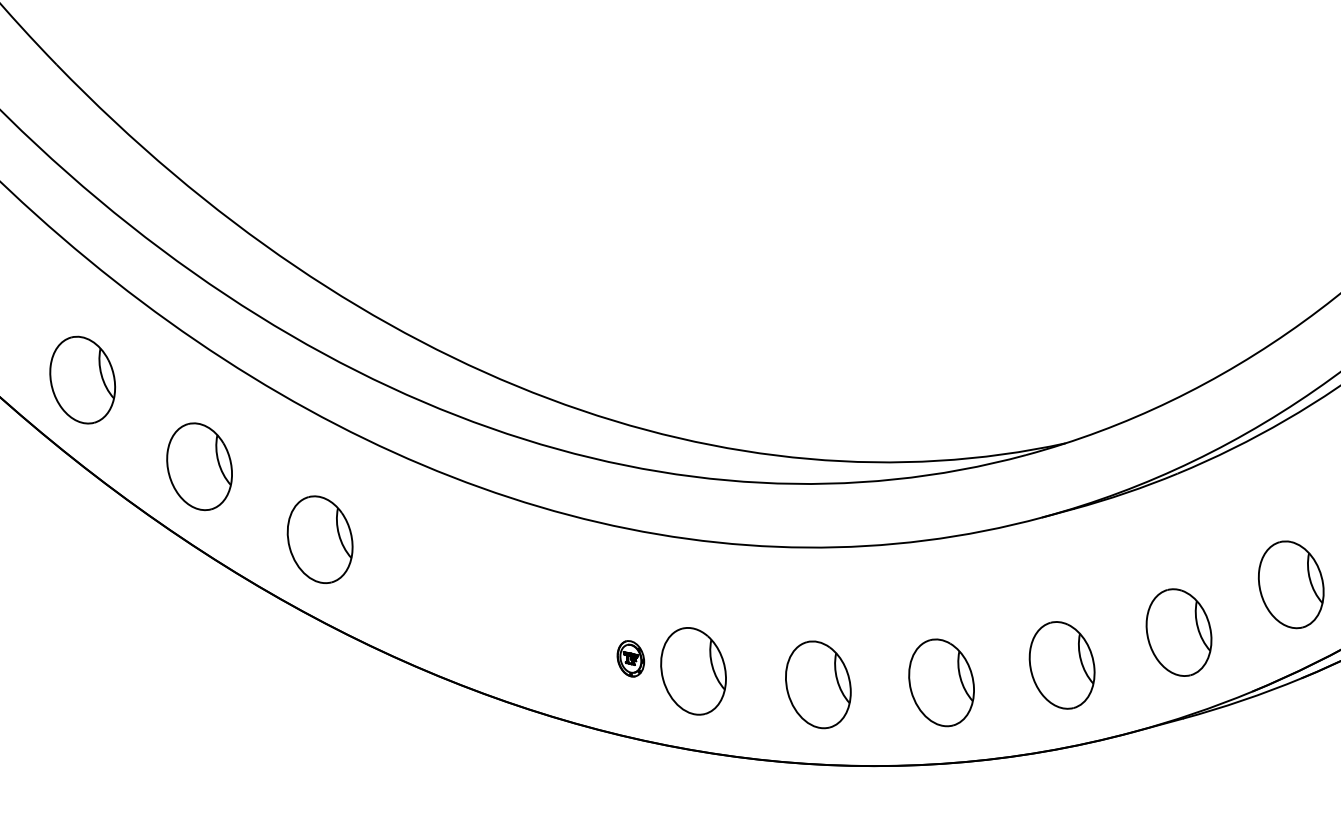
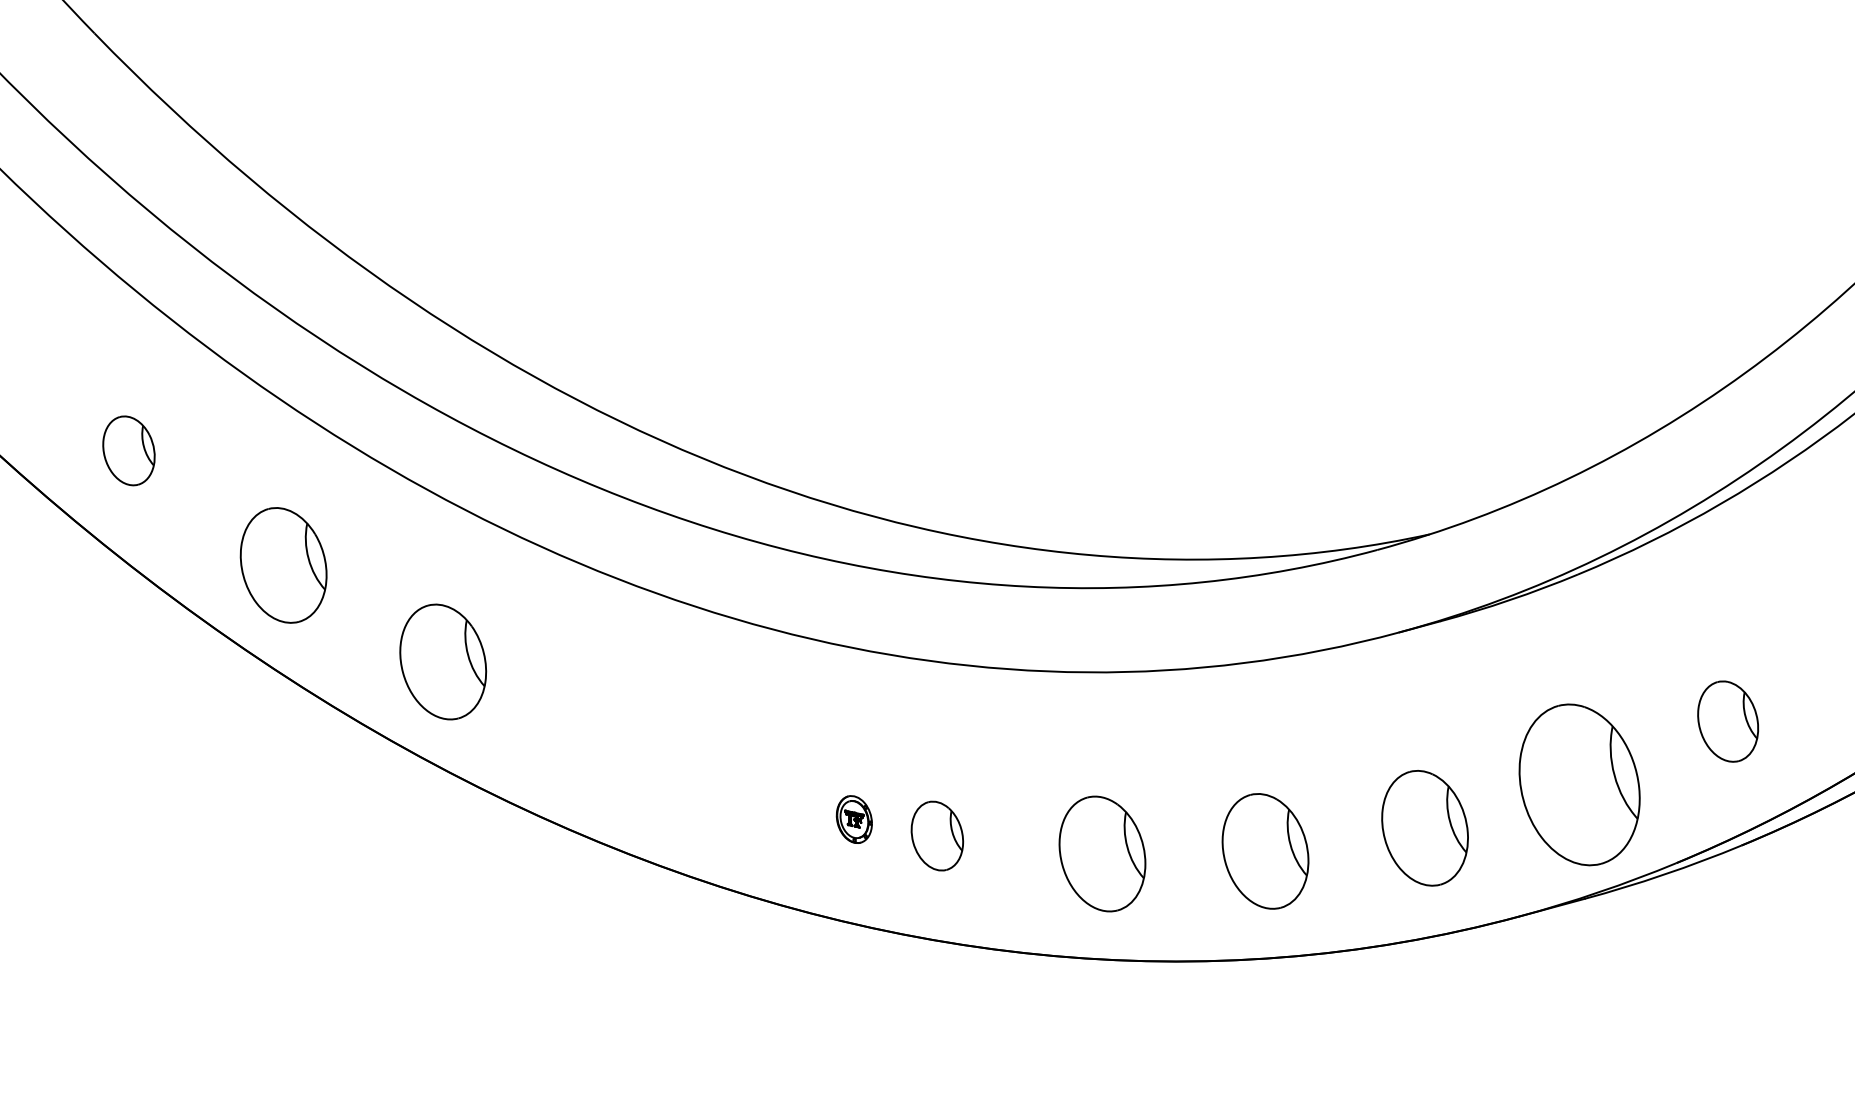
part: (82, 379) -> (128, 450), size x0.6
part: (1290, 584) -> (1727, 721), size x0.7
part: (1178, 632) -> (1579, 784), size x1.4
part: (693, 670) -> (937, 835), size x0.6

